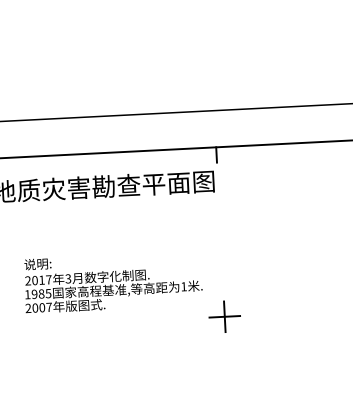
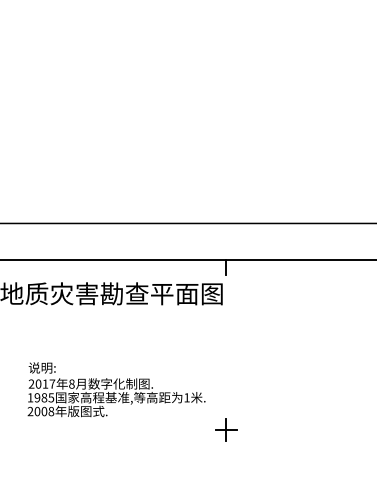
text: (67, 278) -> (71, 383), 3 -> 8
text: (49, 307) -> (51, 411), 2007 -> 2008
part: (225, 316) -> (226, 429), size x0.7

